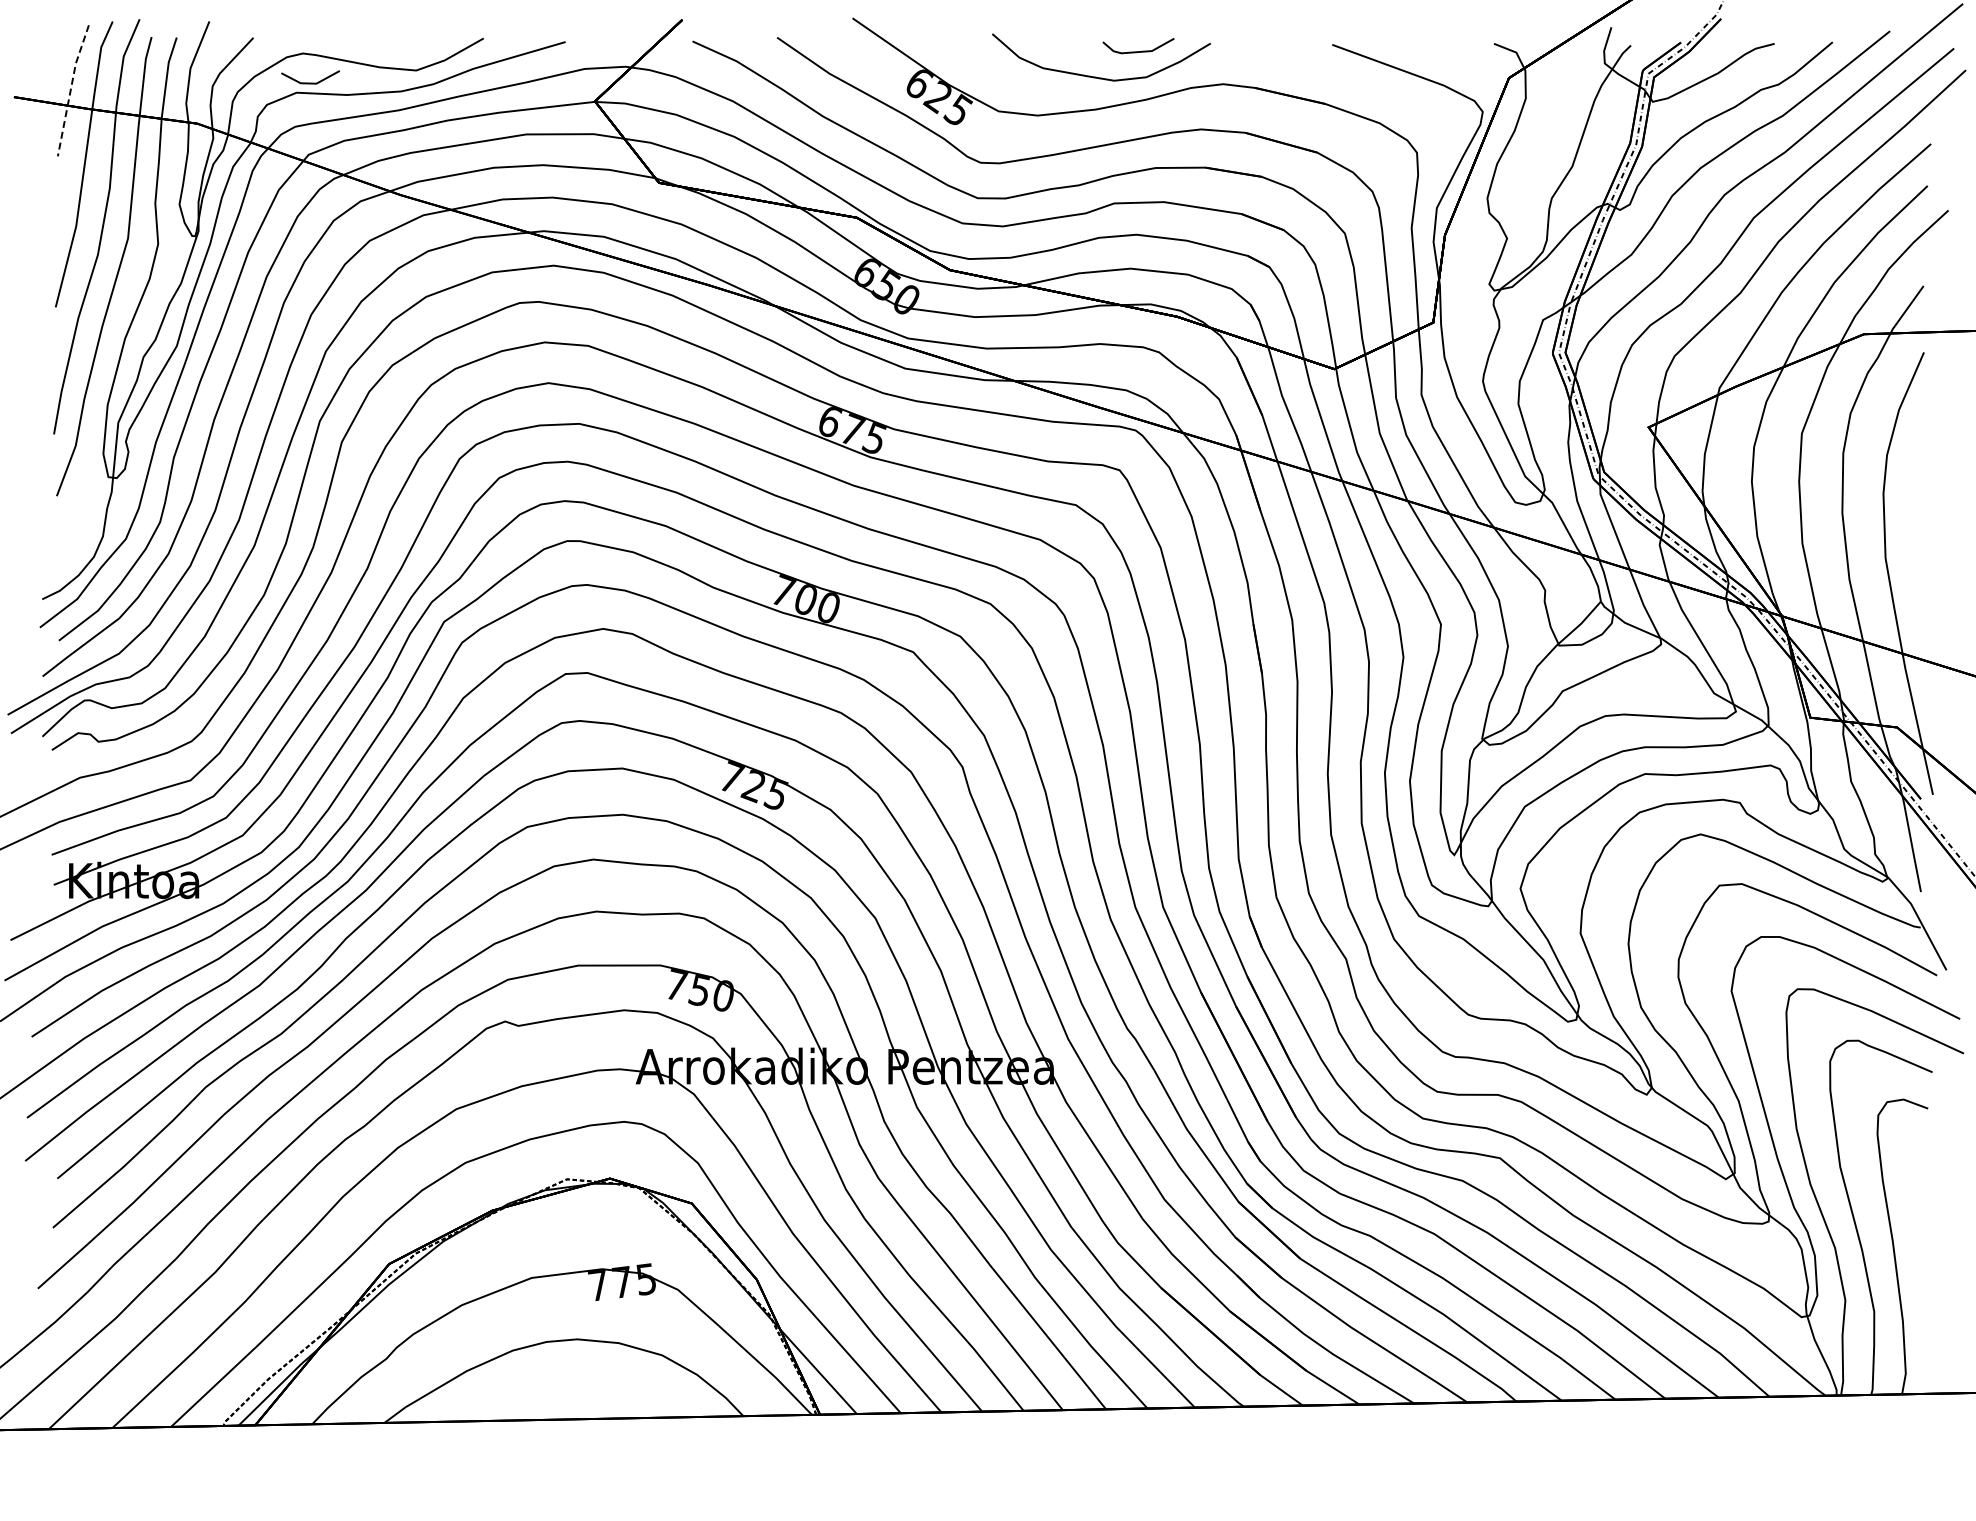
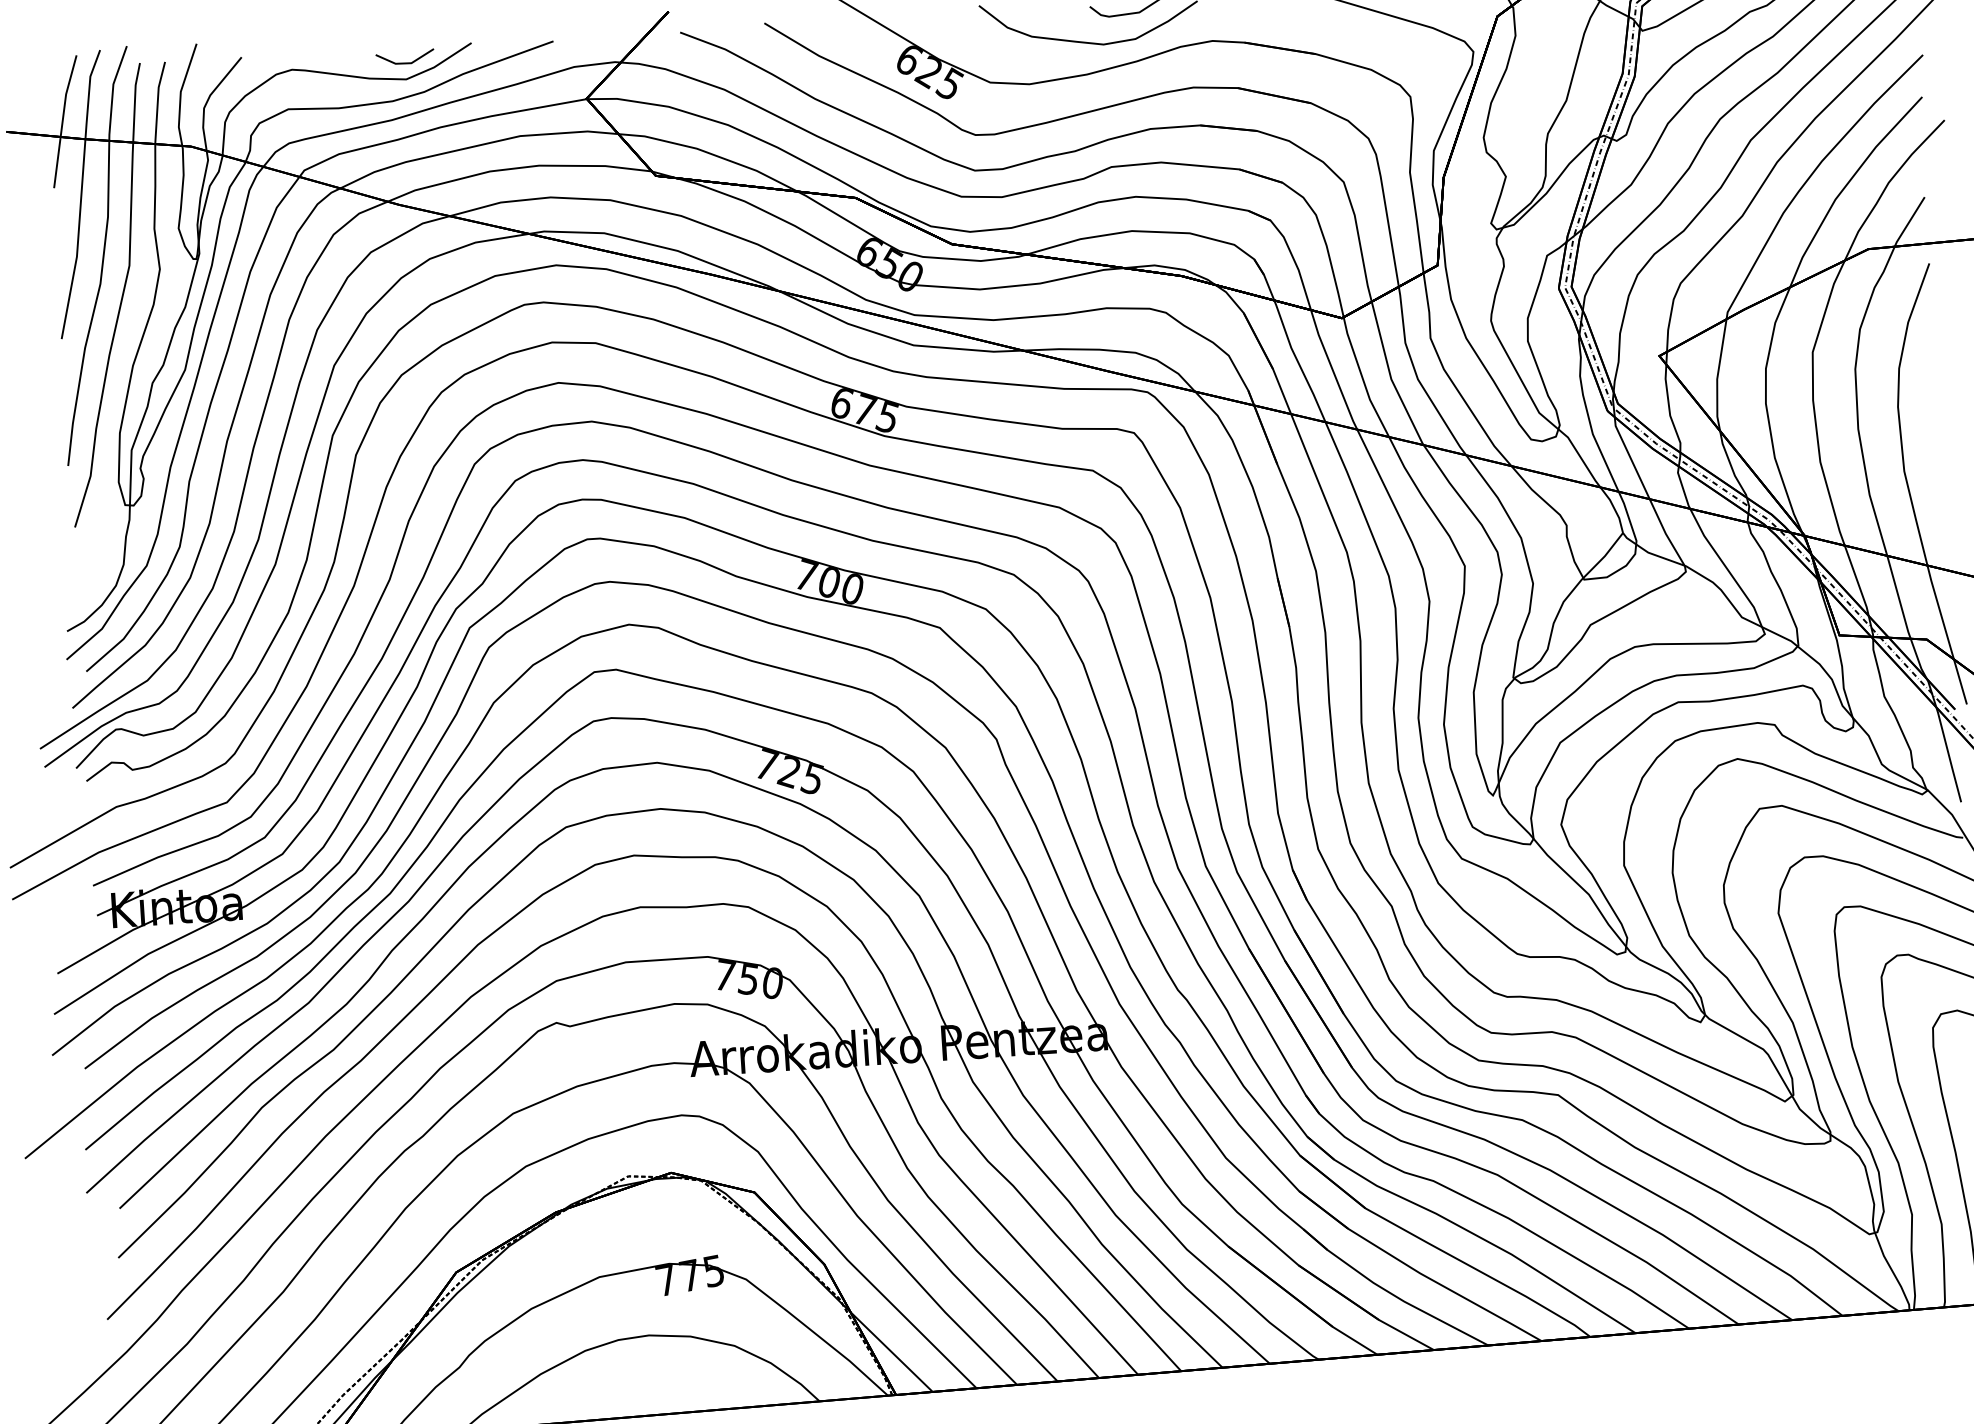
line: (310, 82) -> (405, 62), moved
line: (70, 89) -> (62, 120), dashed -> solid

